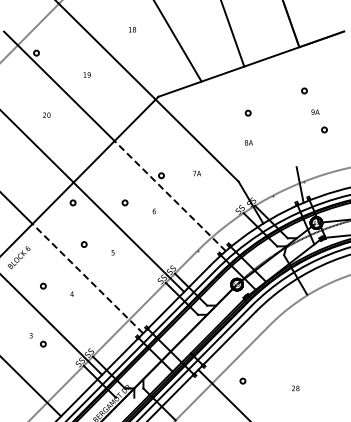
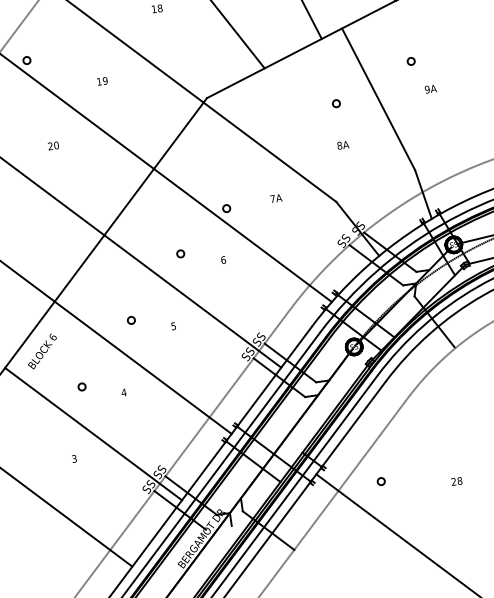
line: (277, 114) -> (377, 99), added
circle: (324, 129) -> (446, 111), removed
line: (169, 195) -> (241, 234), dashed -> solid
circle: (72, 202) -> (106, 263), removed
line: (87, 278) -> (142, 367), dashed -> solid
circle: (43, 343) -> (93, 467), removed

